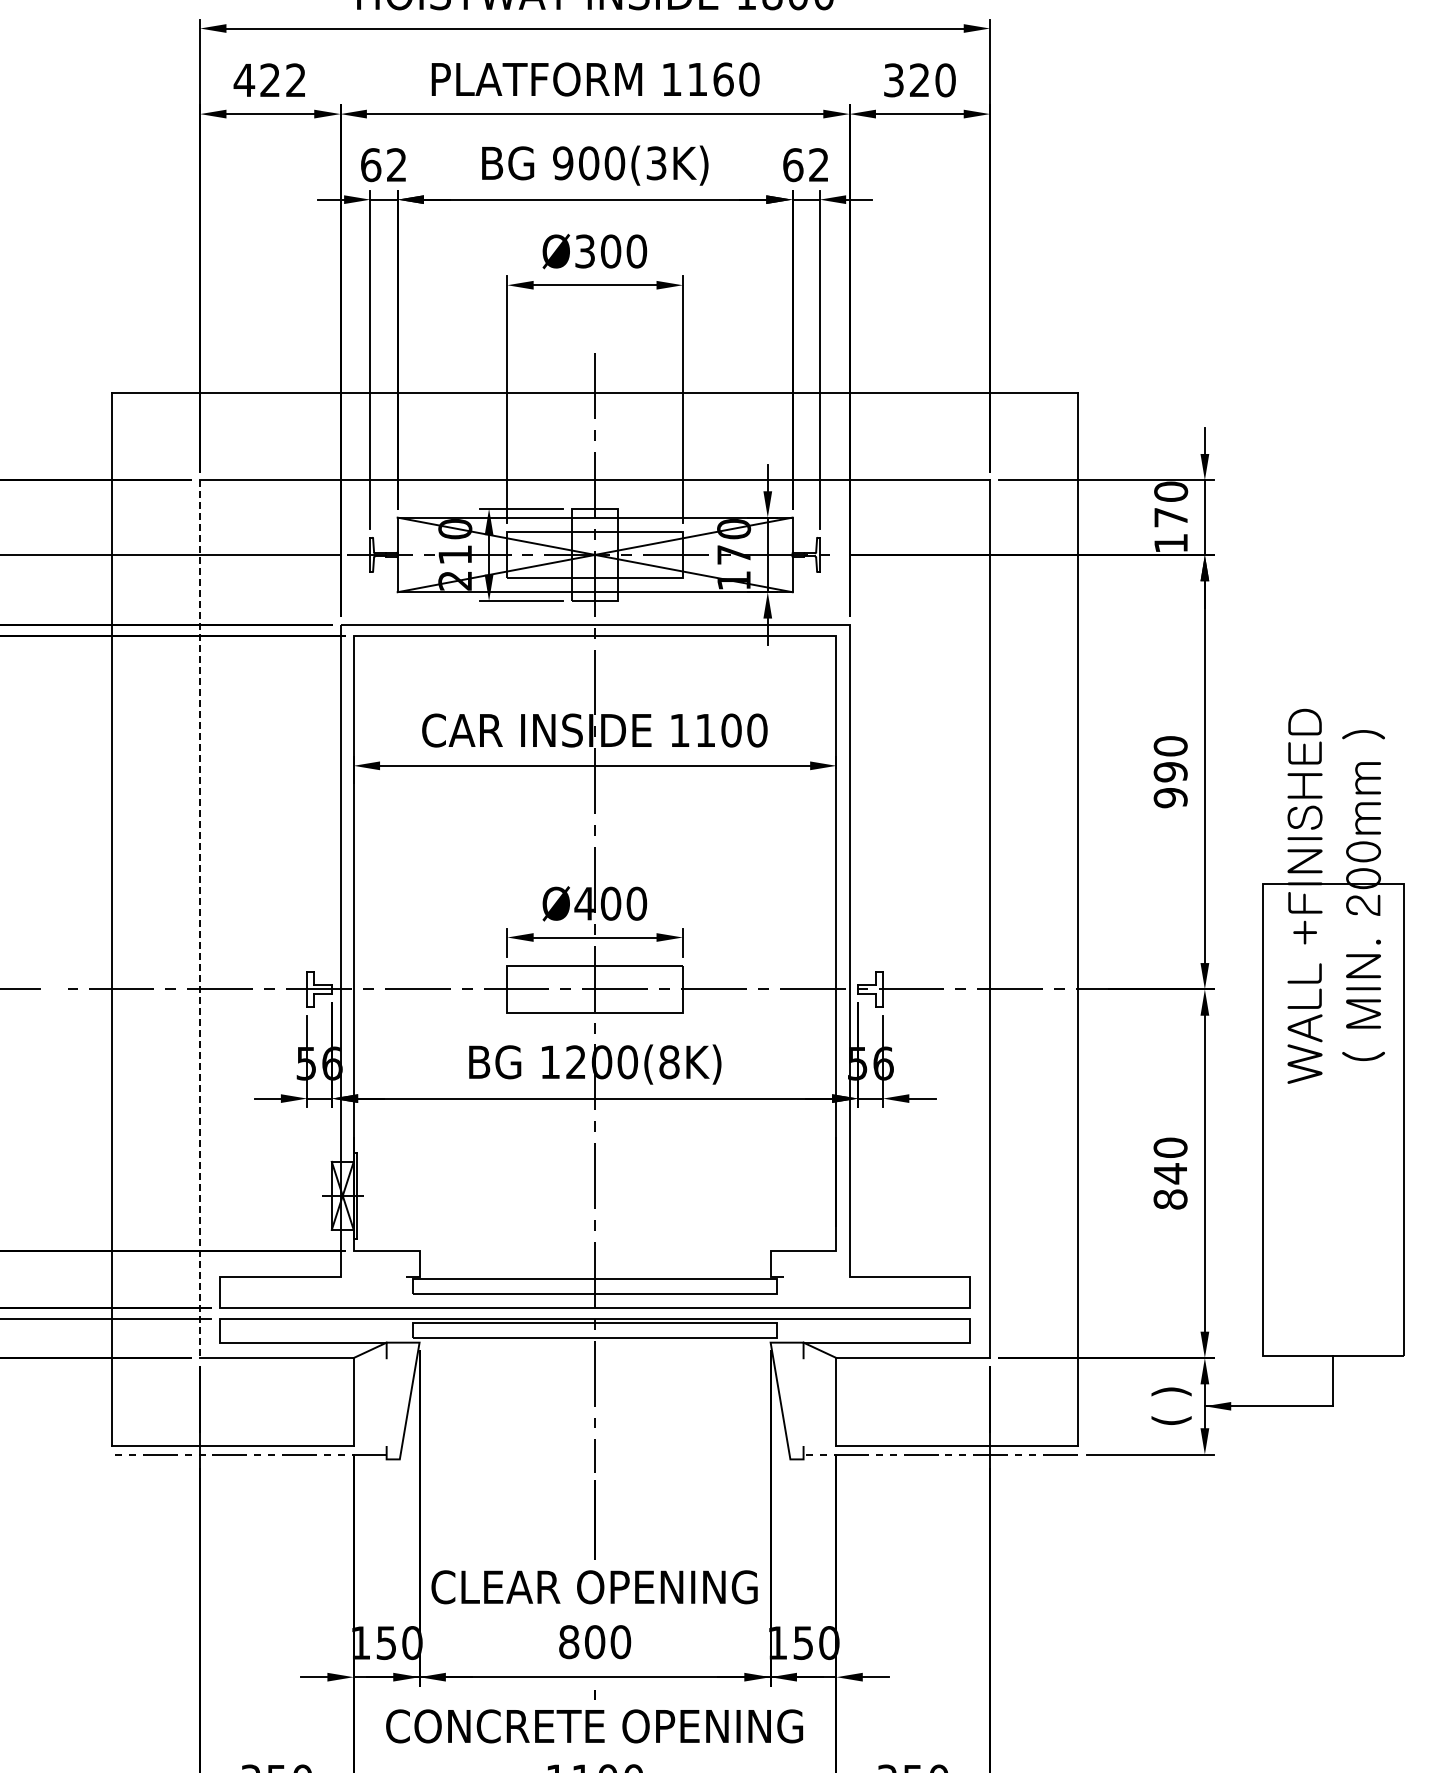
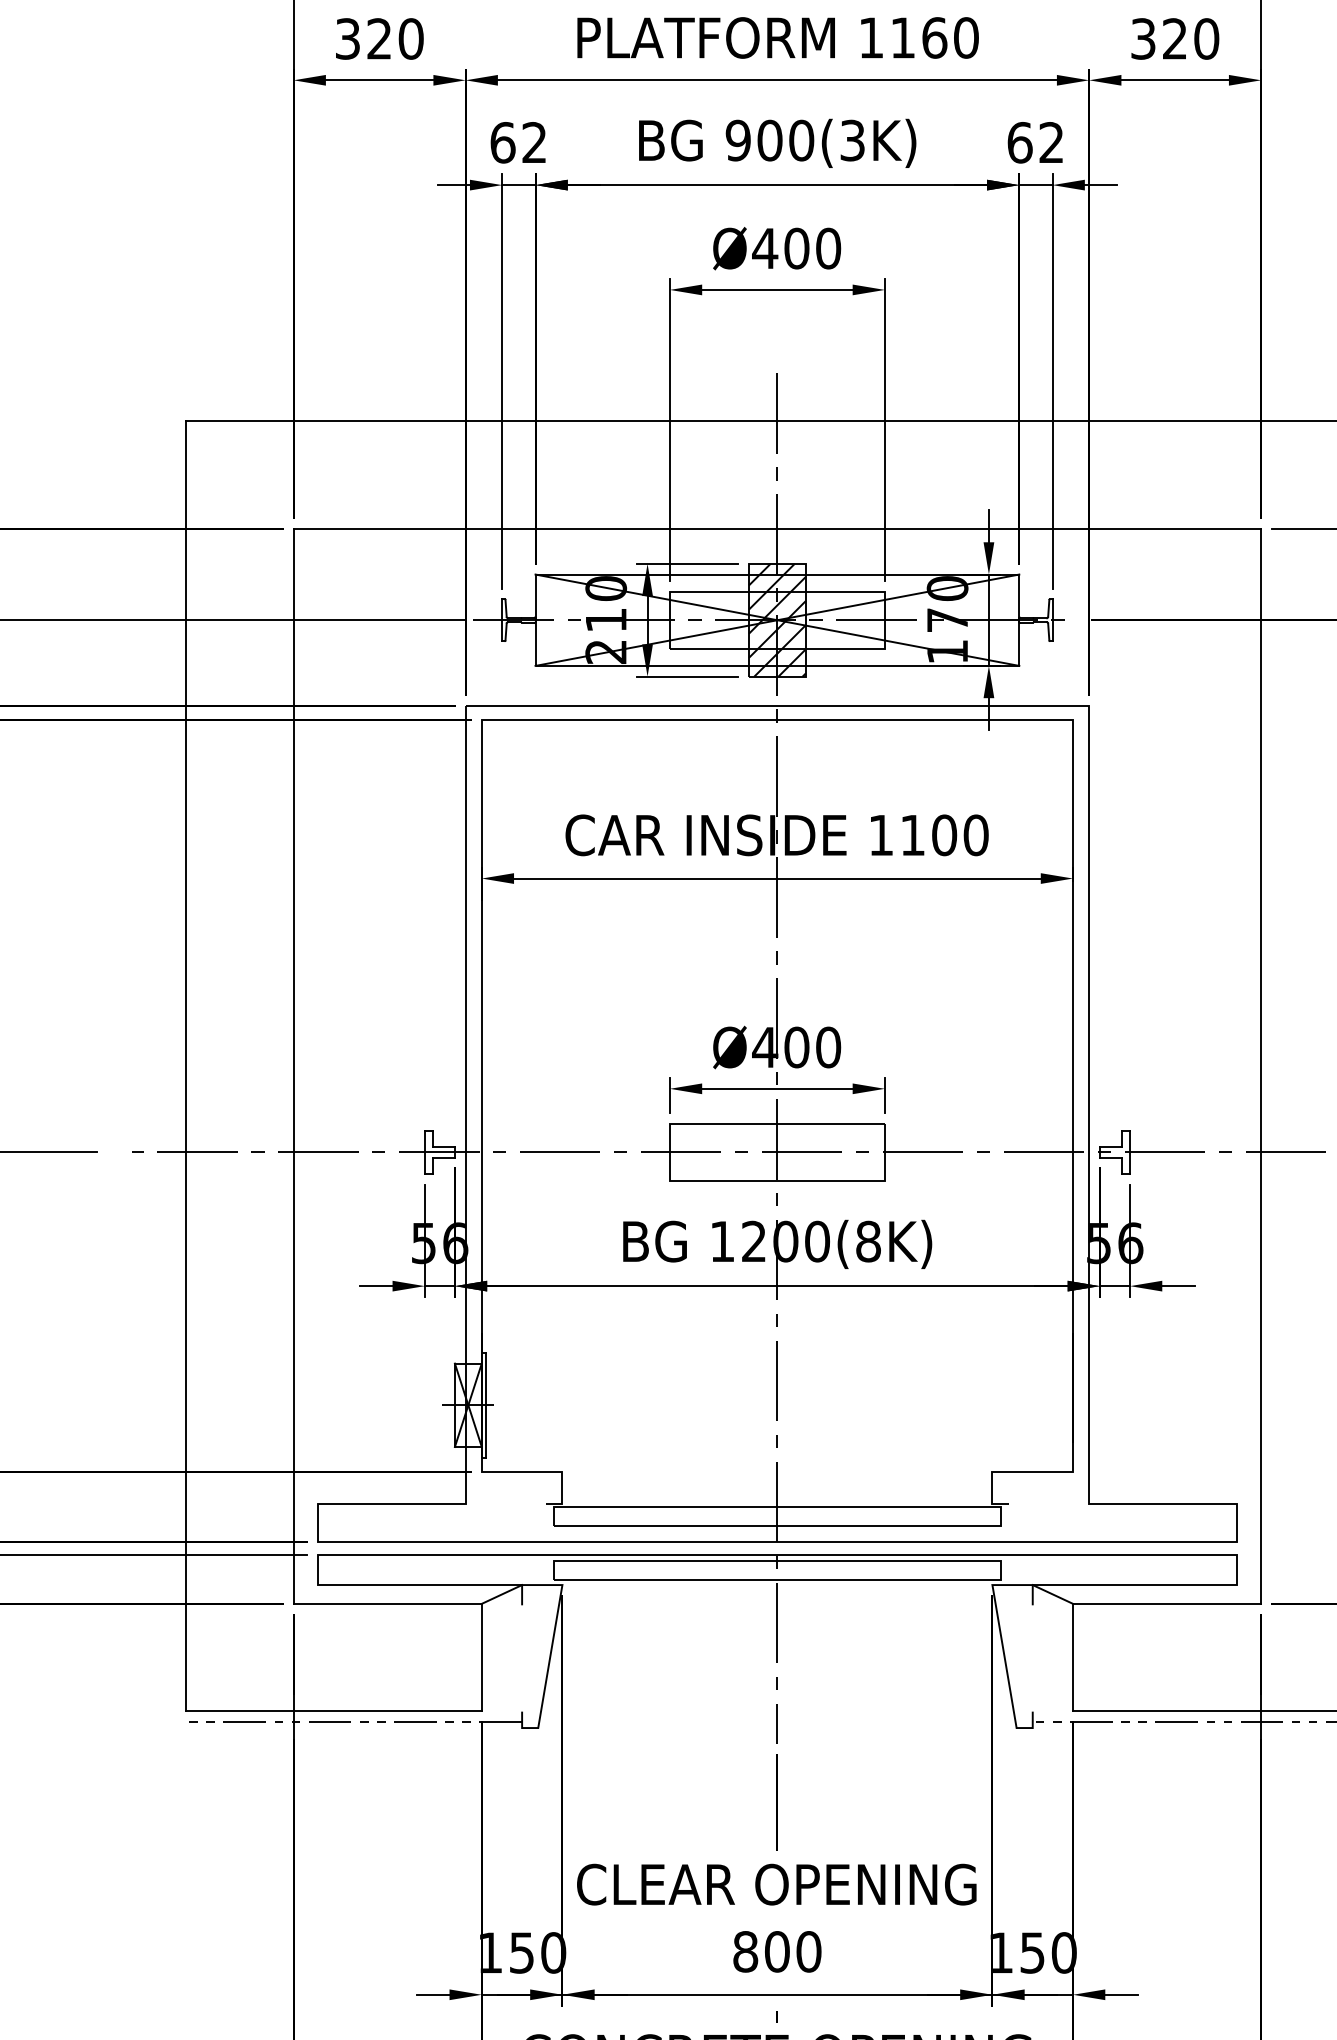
text: (269, 80) -> (378, 39), 422 -> 320
text: (584, 251) -> (764, 248), Ø300 -> Ø400
hatch: (594, 554) -> (776, 619), added
line: (200, 919) -> (294, 1066), dashed -> solid

